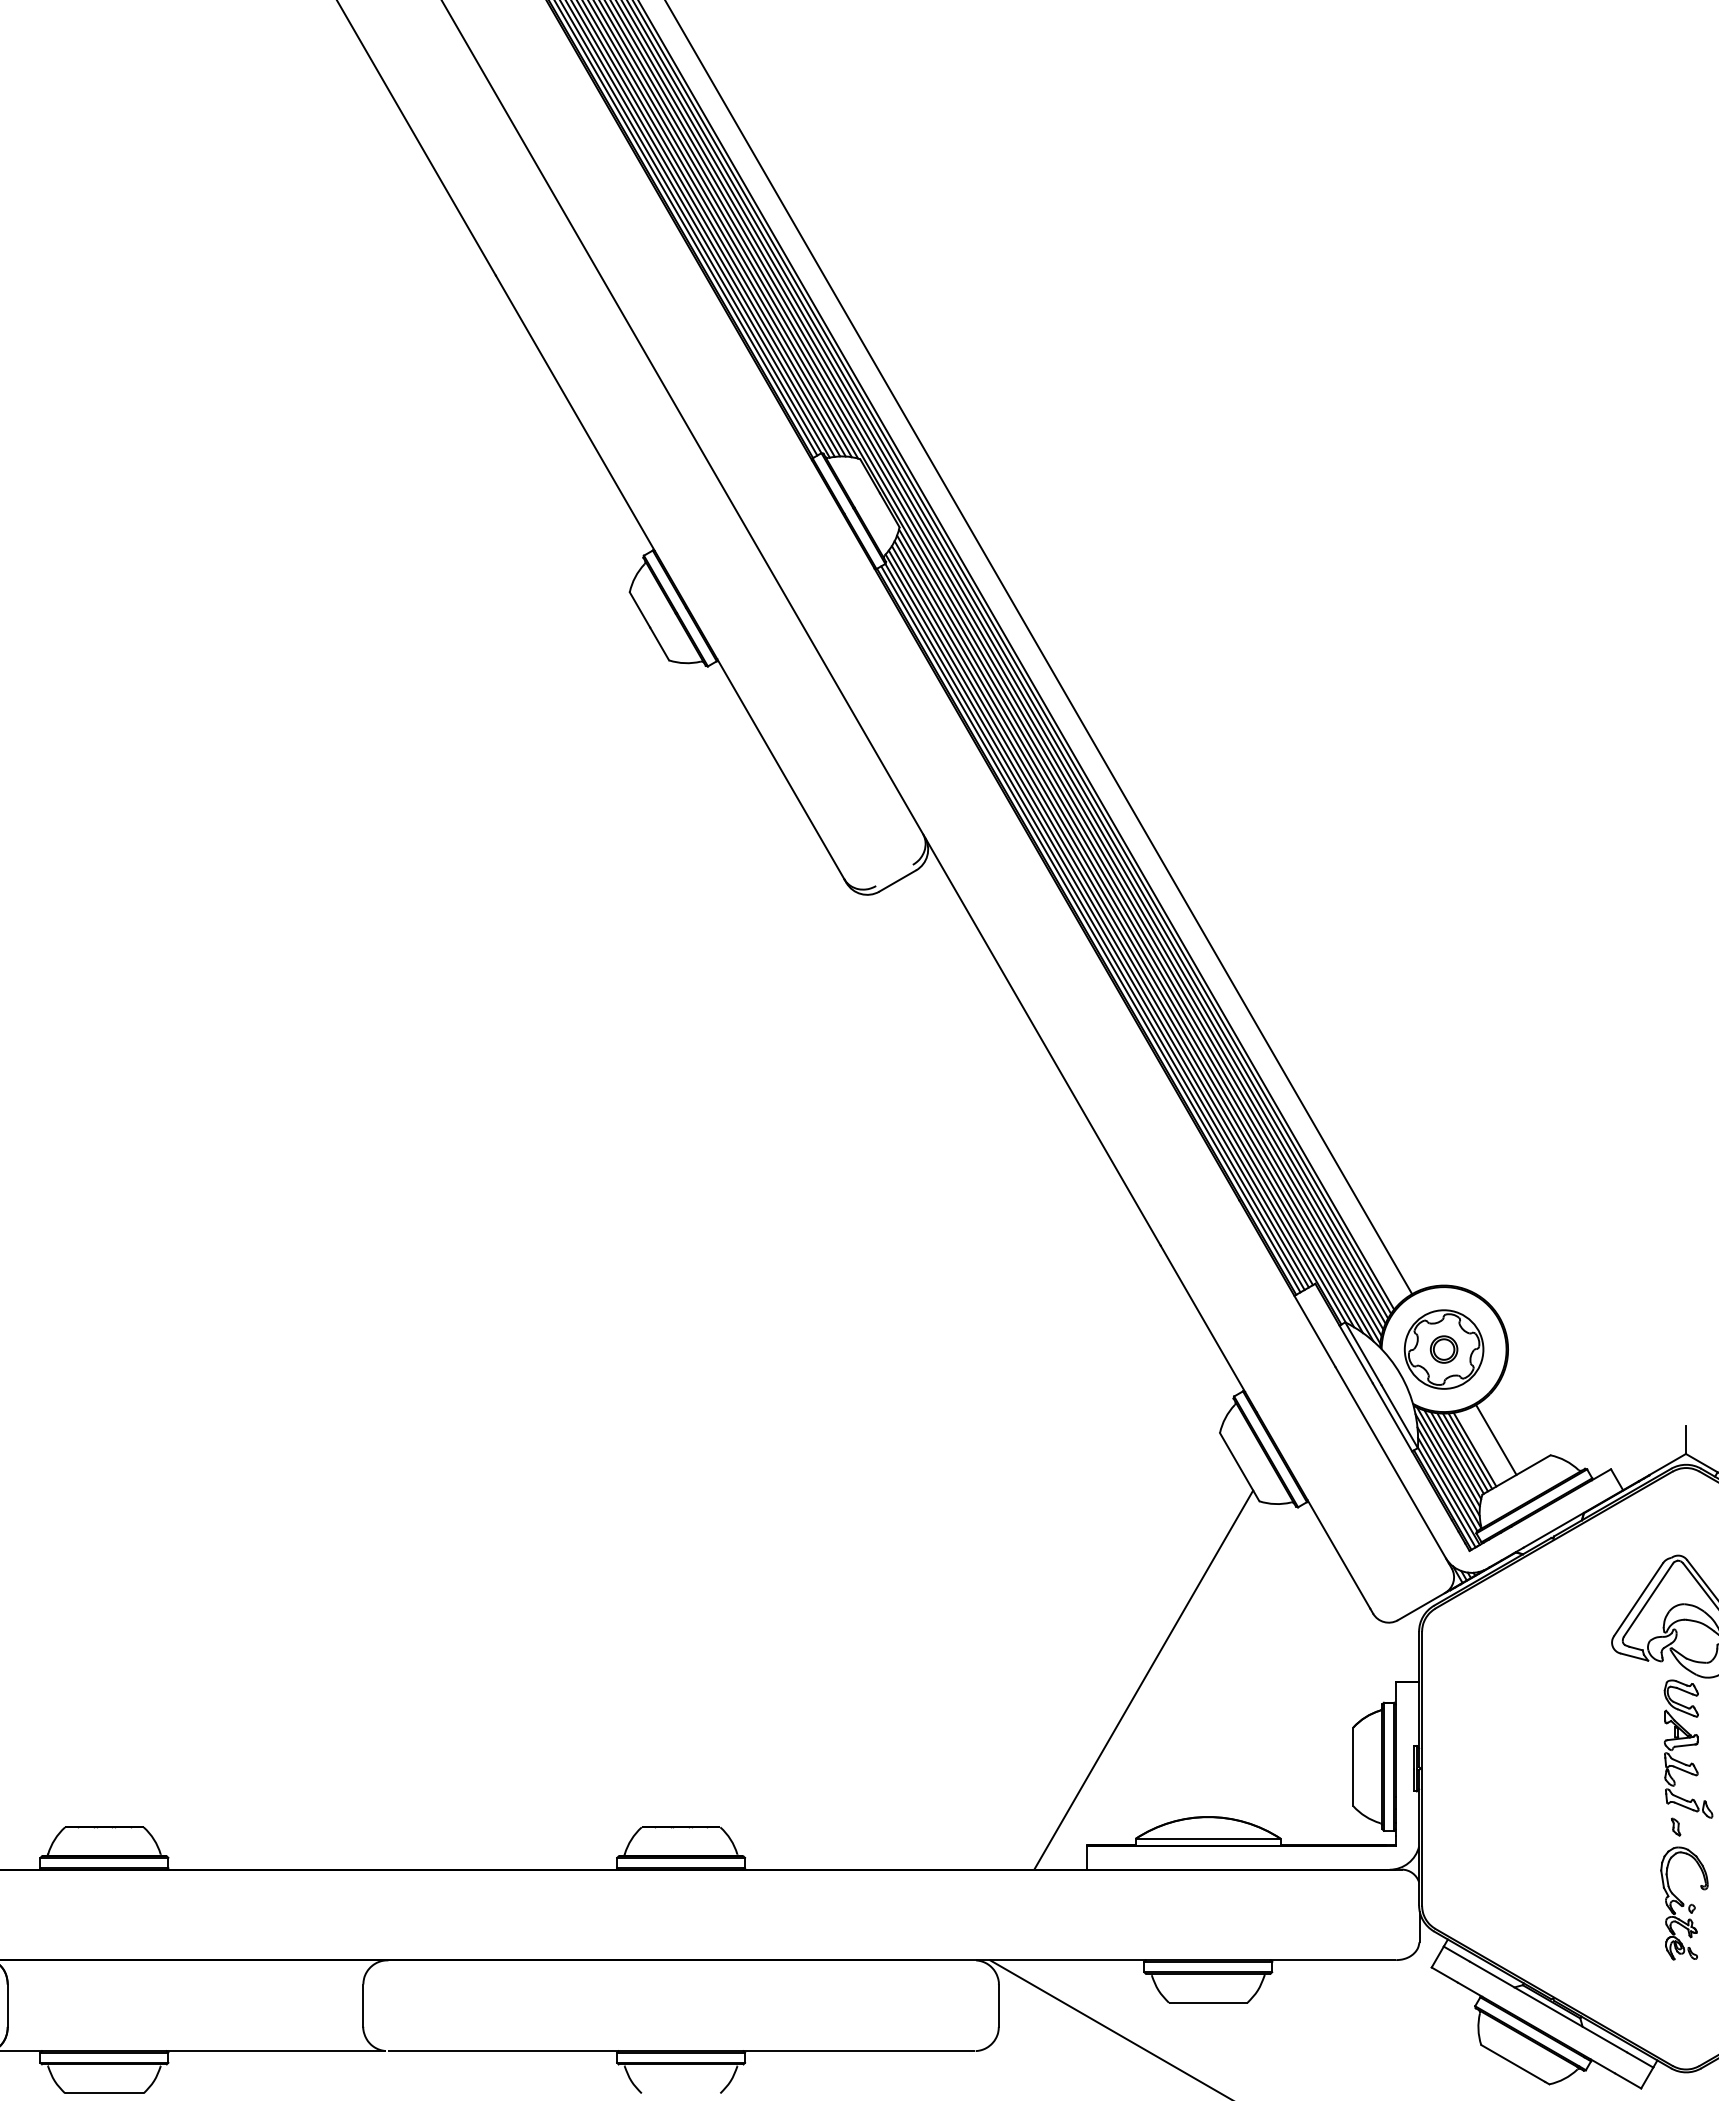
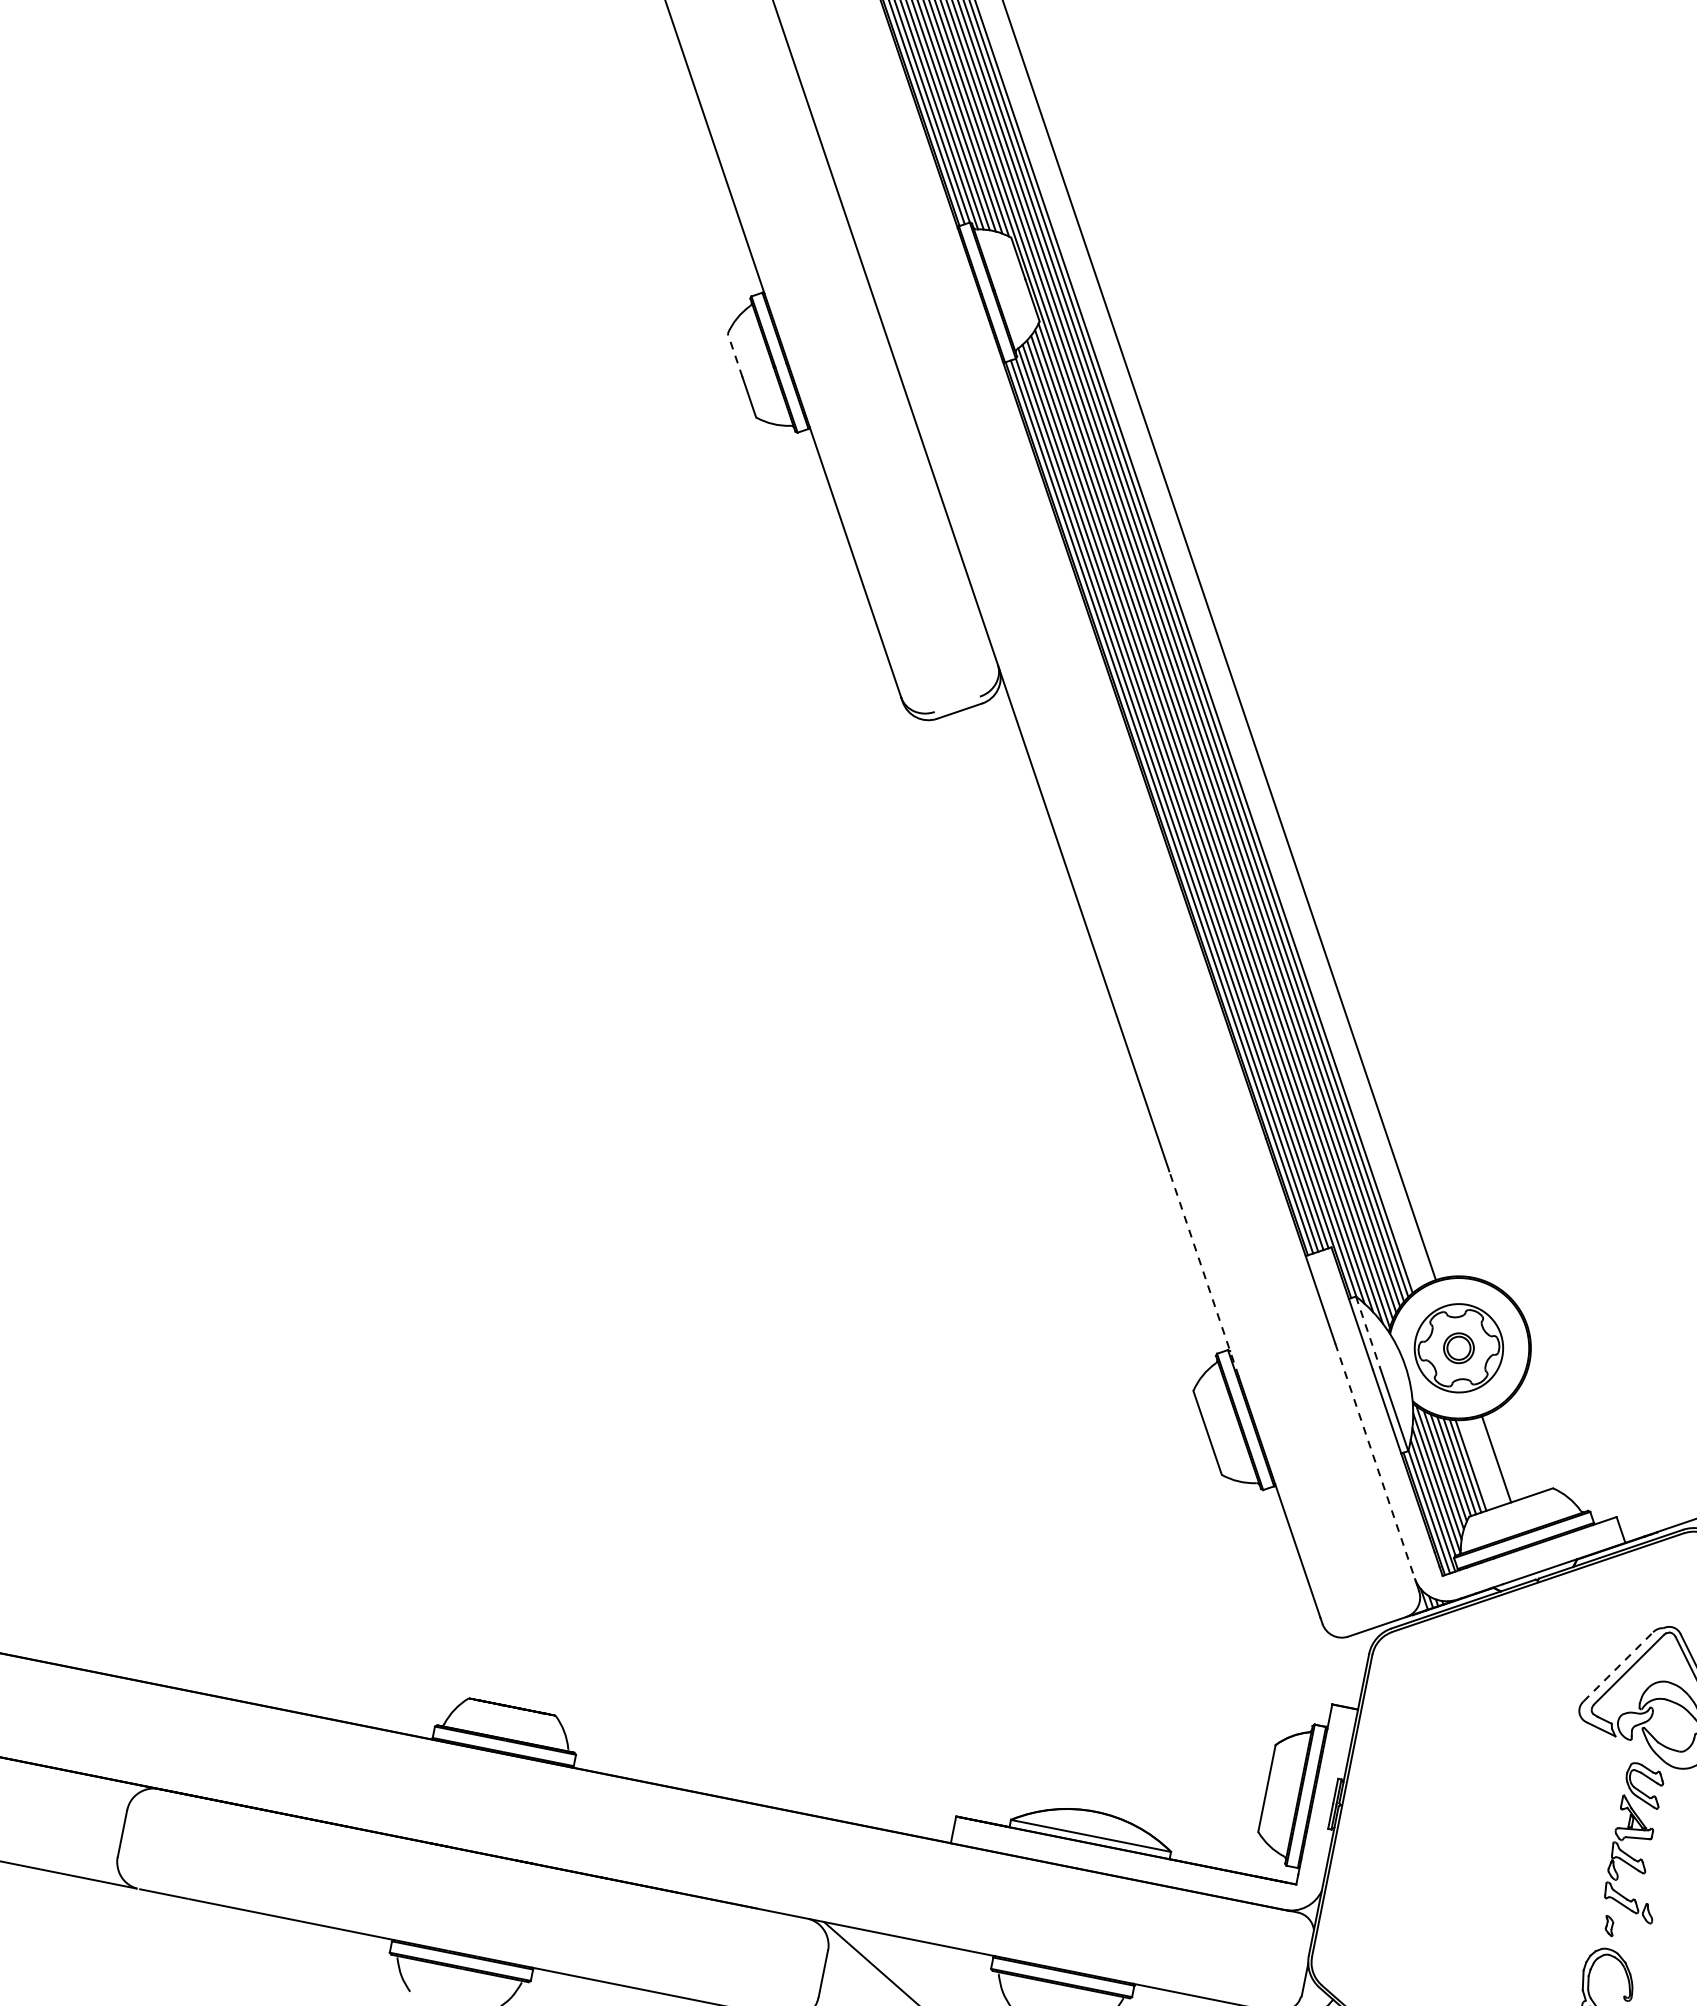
line: (639, 609) -> (734, 354), solid -> dashed
line: (1208, 1328) -> (1203, 1273), solid -> dashed
line: (1363, 1354) -> (1368, 1335), solid -> dashed
line: (1392, 1465) -> (1376, 1464), solid -> dashed
line: (1638, 1599) -> (1618, 1666), solid -> dashed
line: (1143, 1679) -> (1054, 1645), removed

